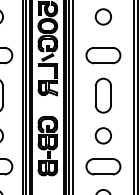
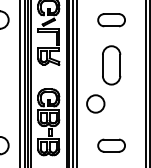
part: (103, 55) -> (111, 19), size x0.7
circle: (102, 135) -> (94, 103), moved
part: (103, 166) -> (111, 145), size x0.7

